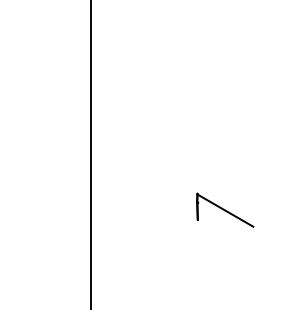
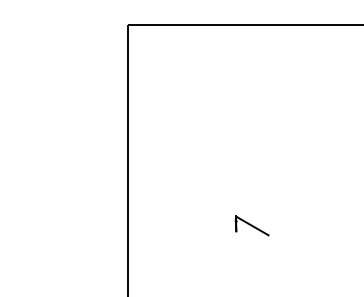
part: (224, 210) -> (251, 225), size x0.62

